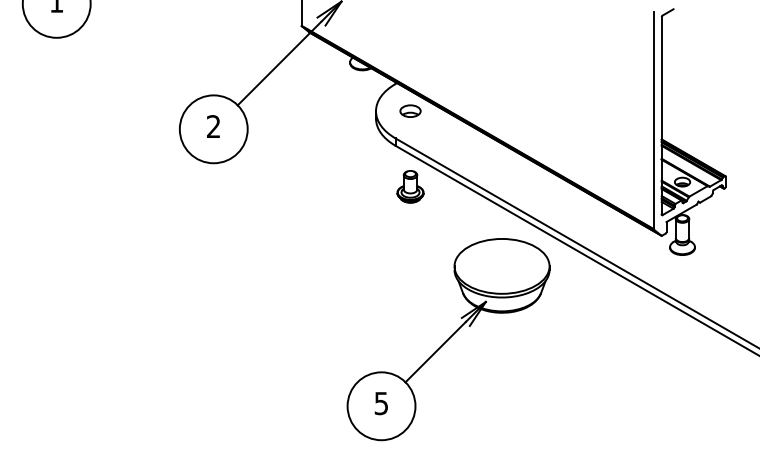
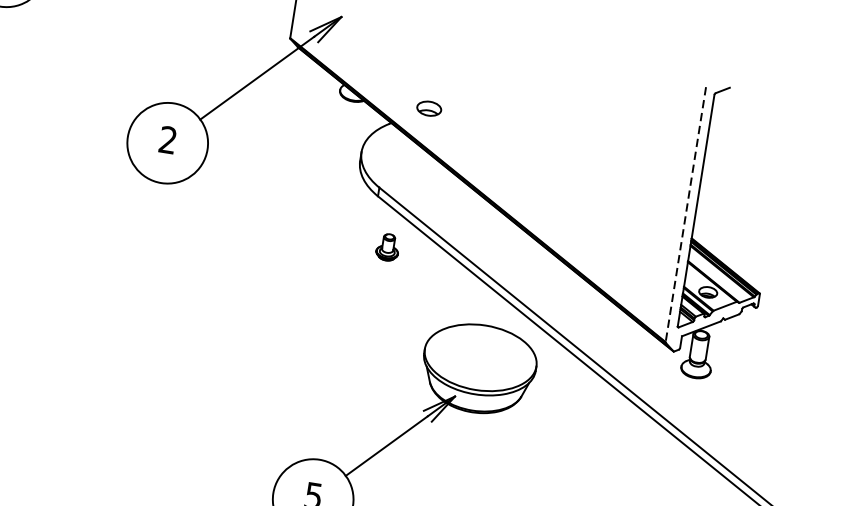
part: (410, 110) -> (429, 107), moved
line: (653, 120) -> (685, 214), solid -> dashed
part: (410, 186) -> (388, 246), size x0.7

